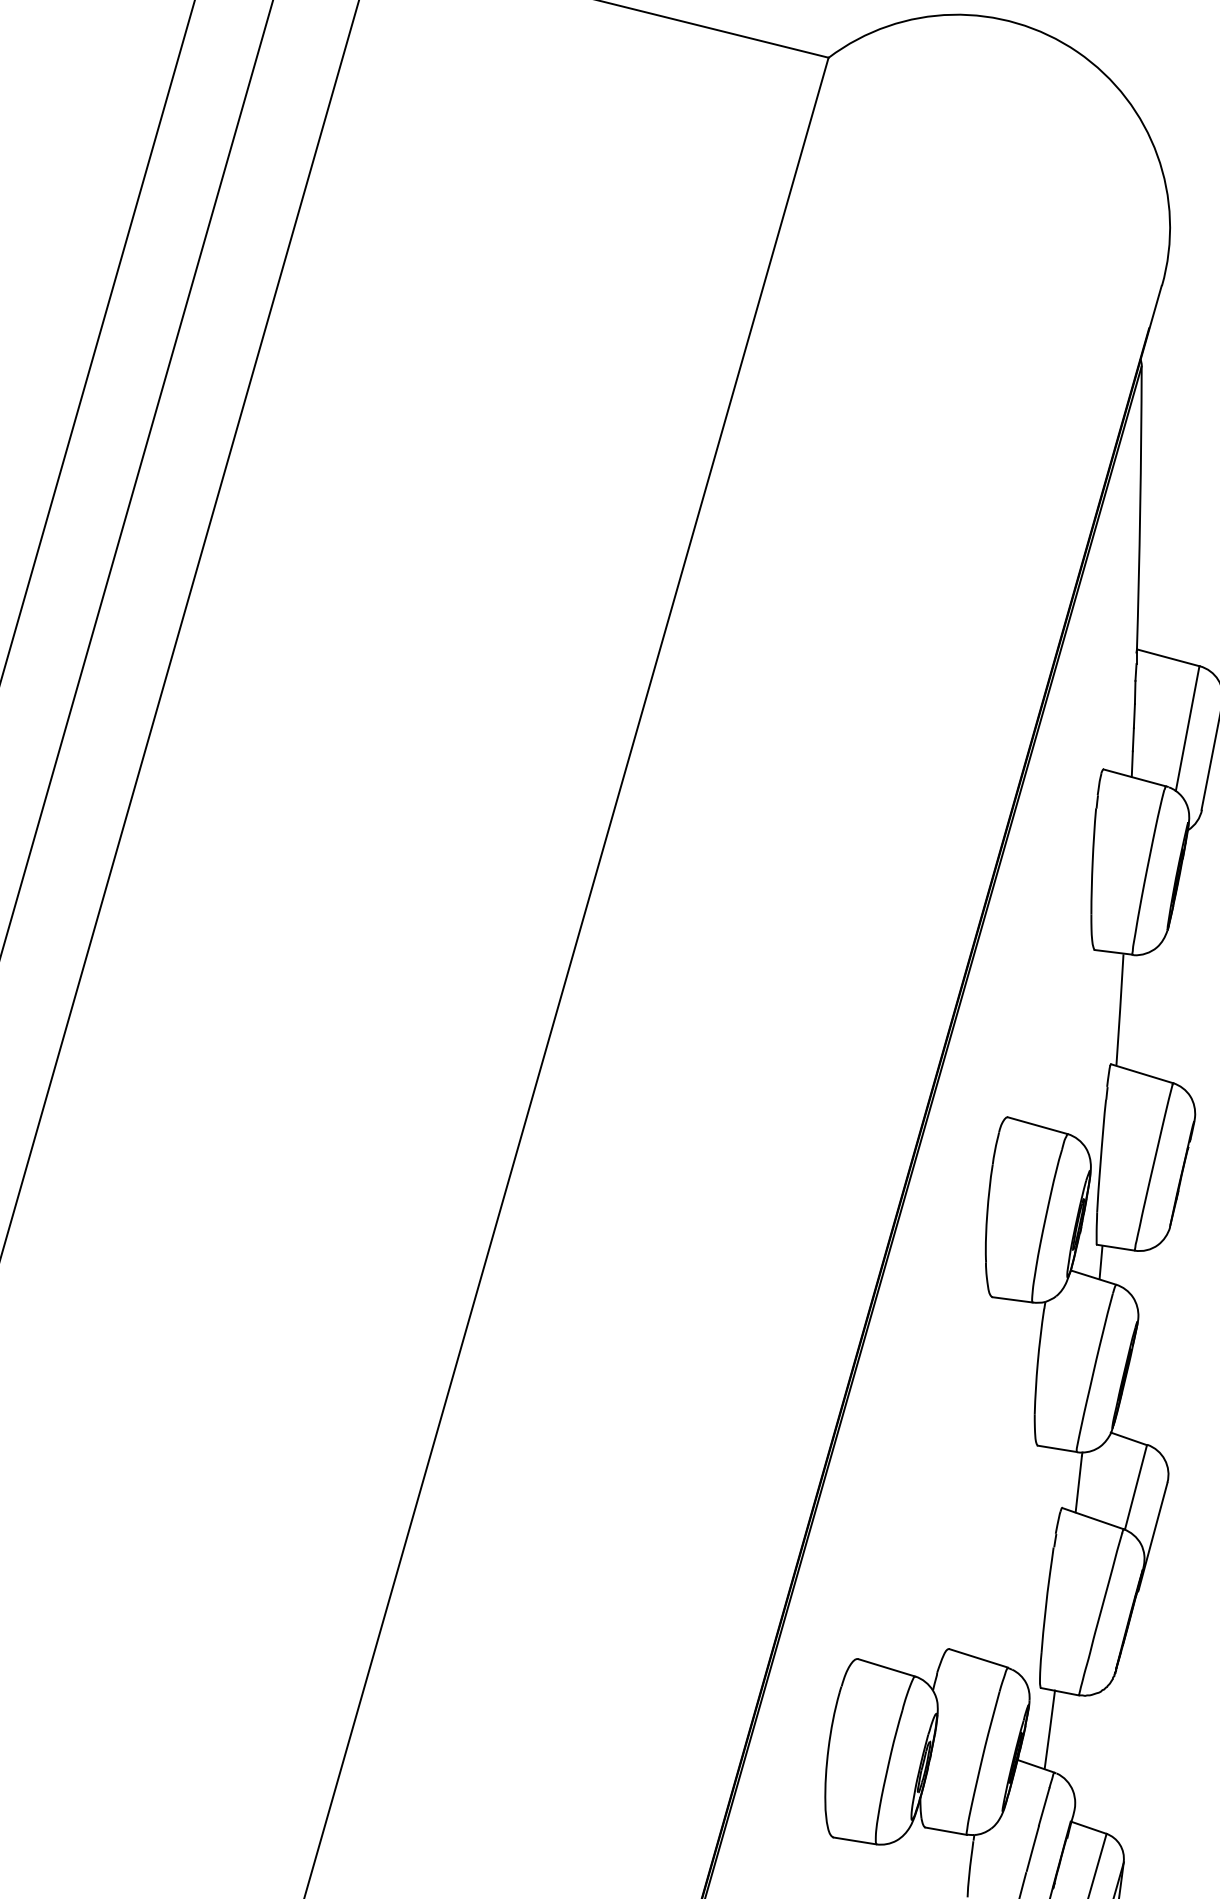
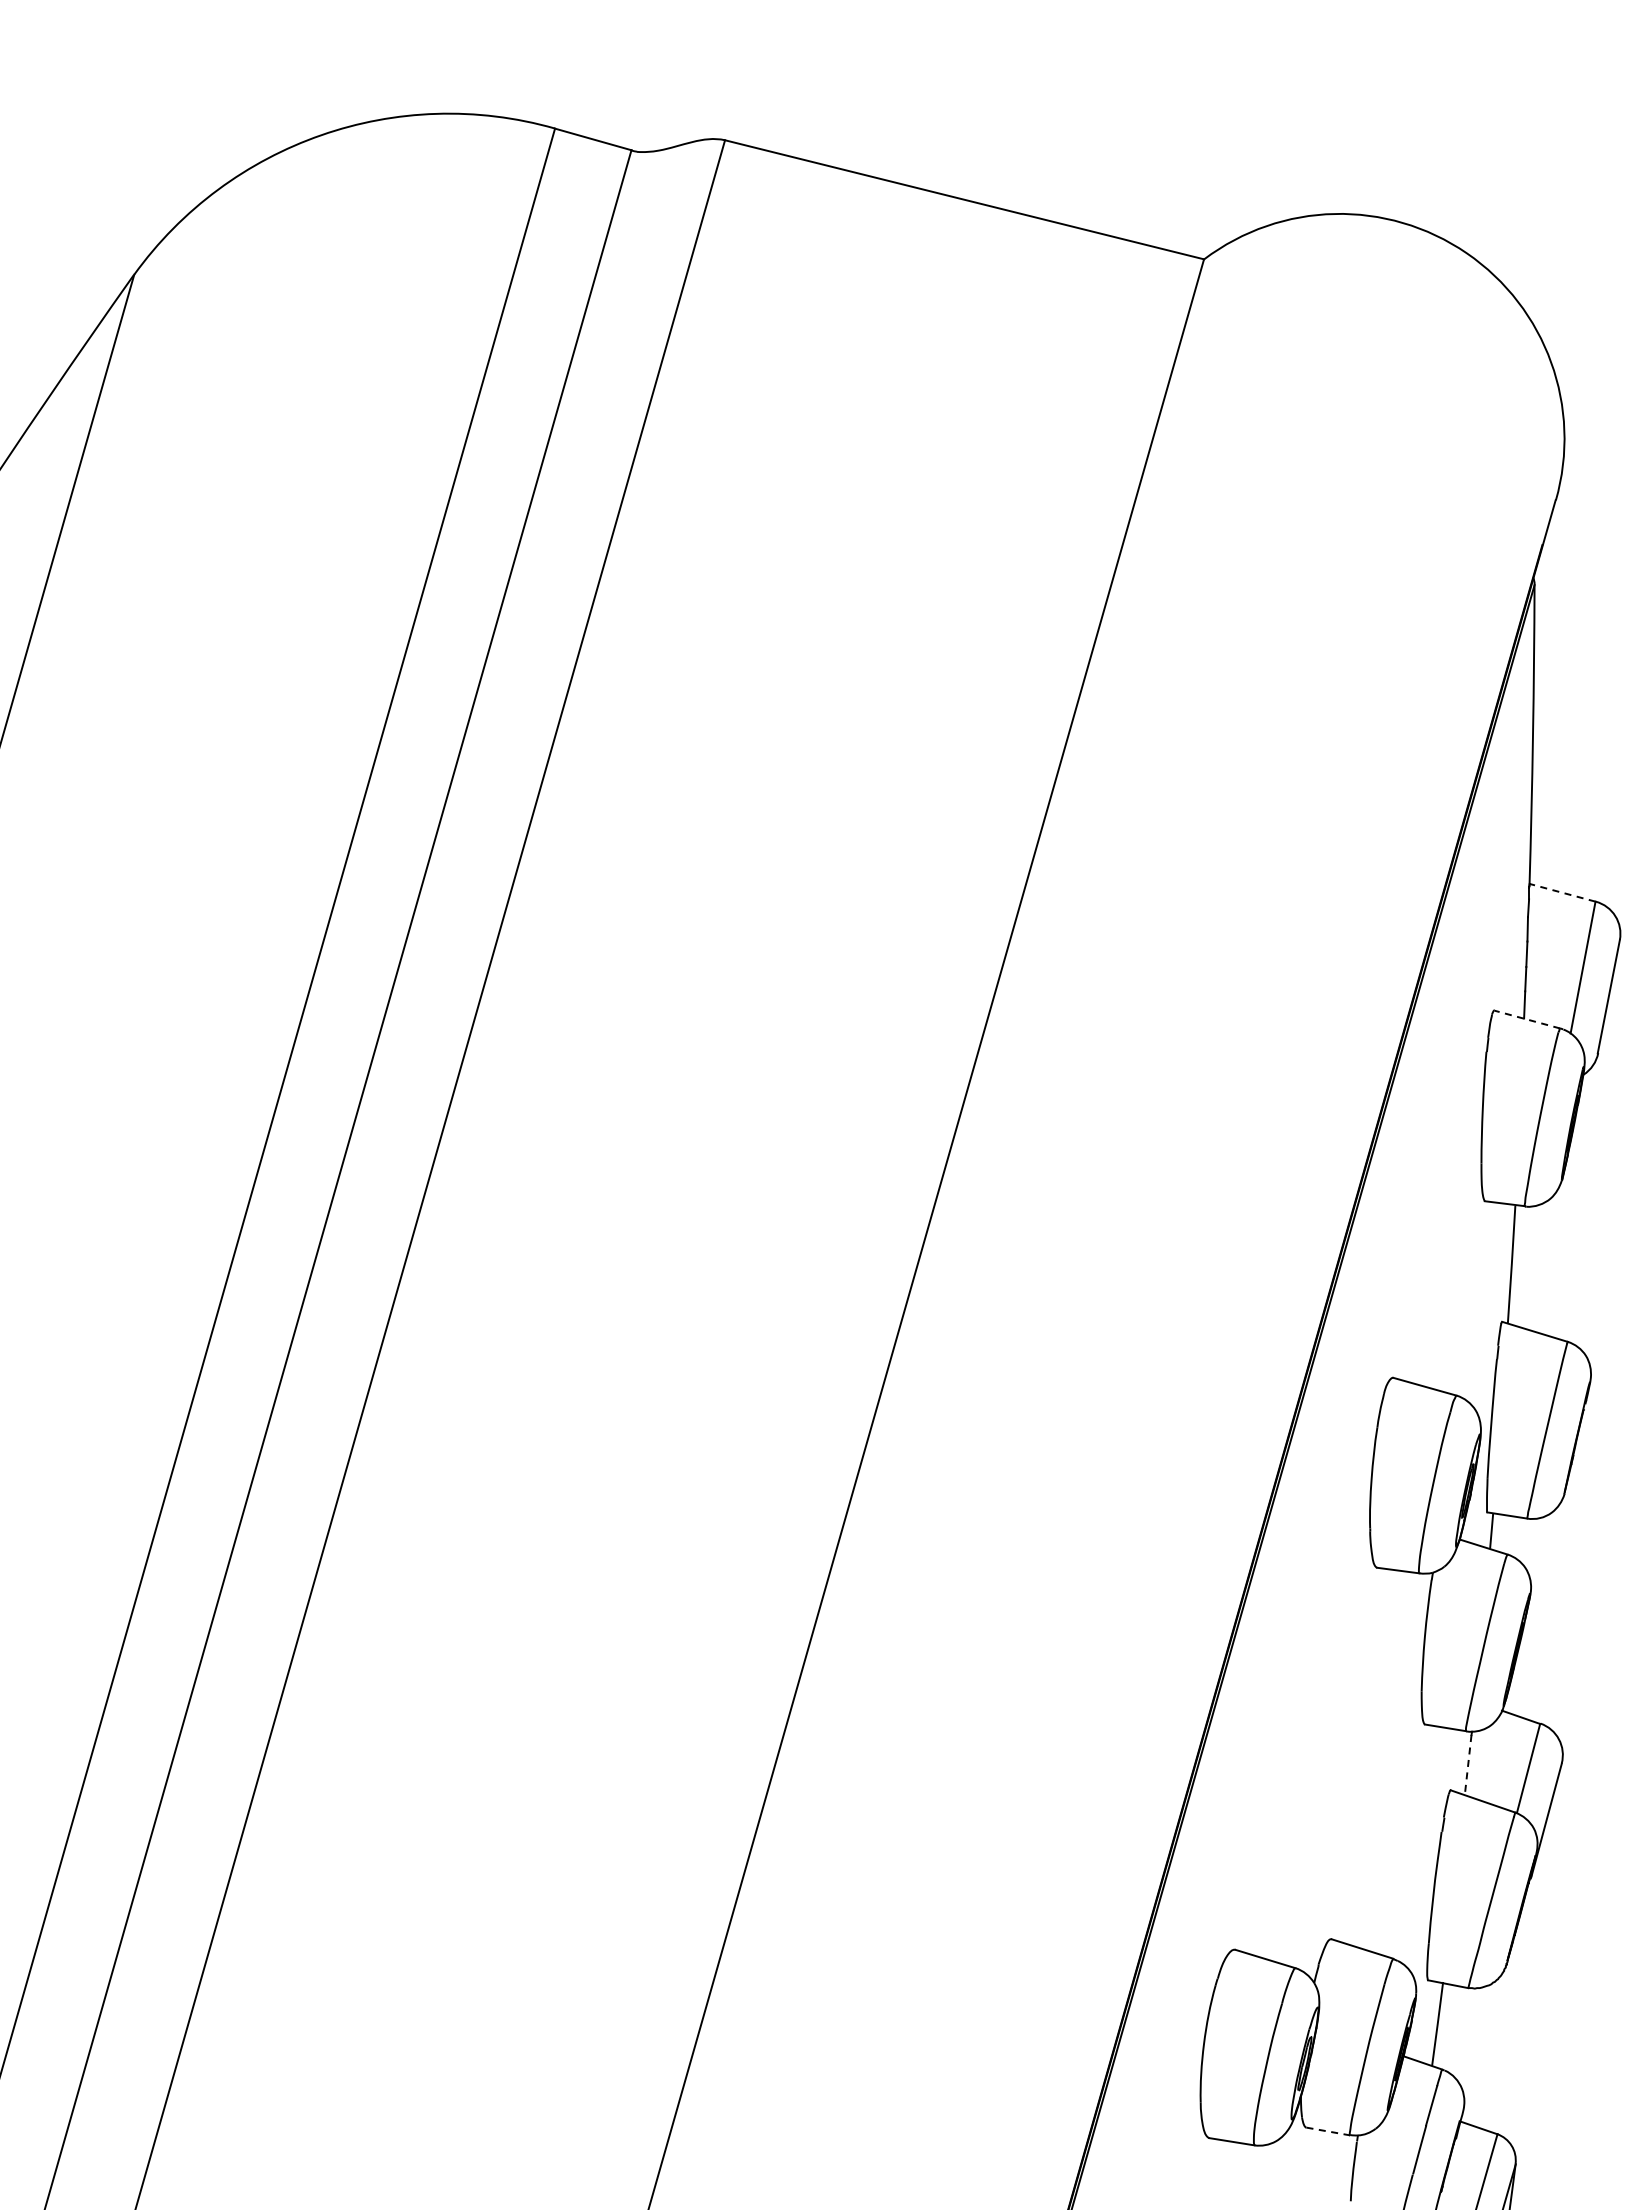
line: (1168, 657) -> (1562, 892), solid -> dashed
line: (1135, 777) -> (1527, 1019), solid -> dashed
line: (1079, 1484) -> (1468, 1765), solid -> dashed
line: (946, 1831) -> (1328, 2131), solid -> dashed

